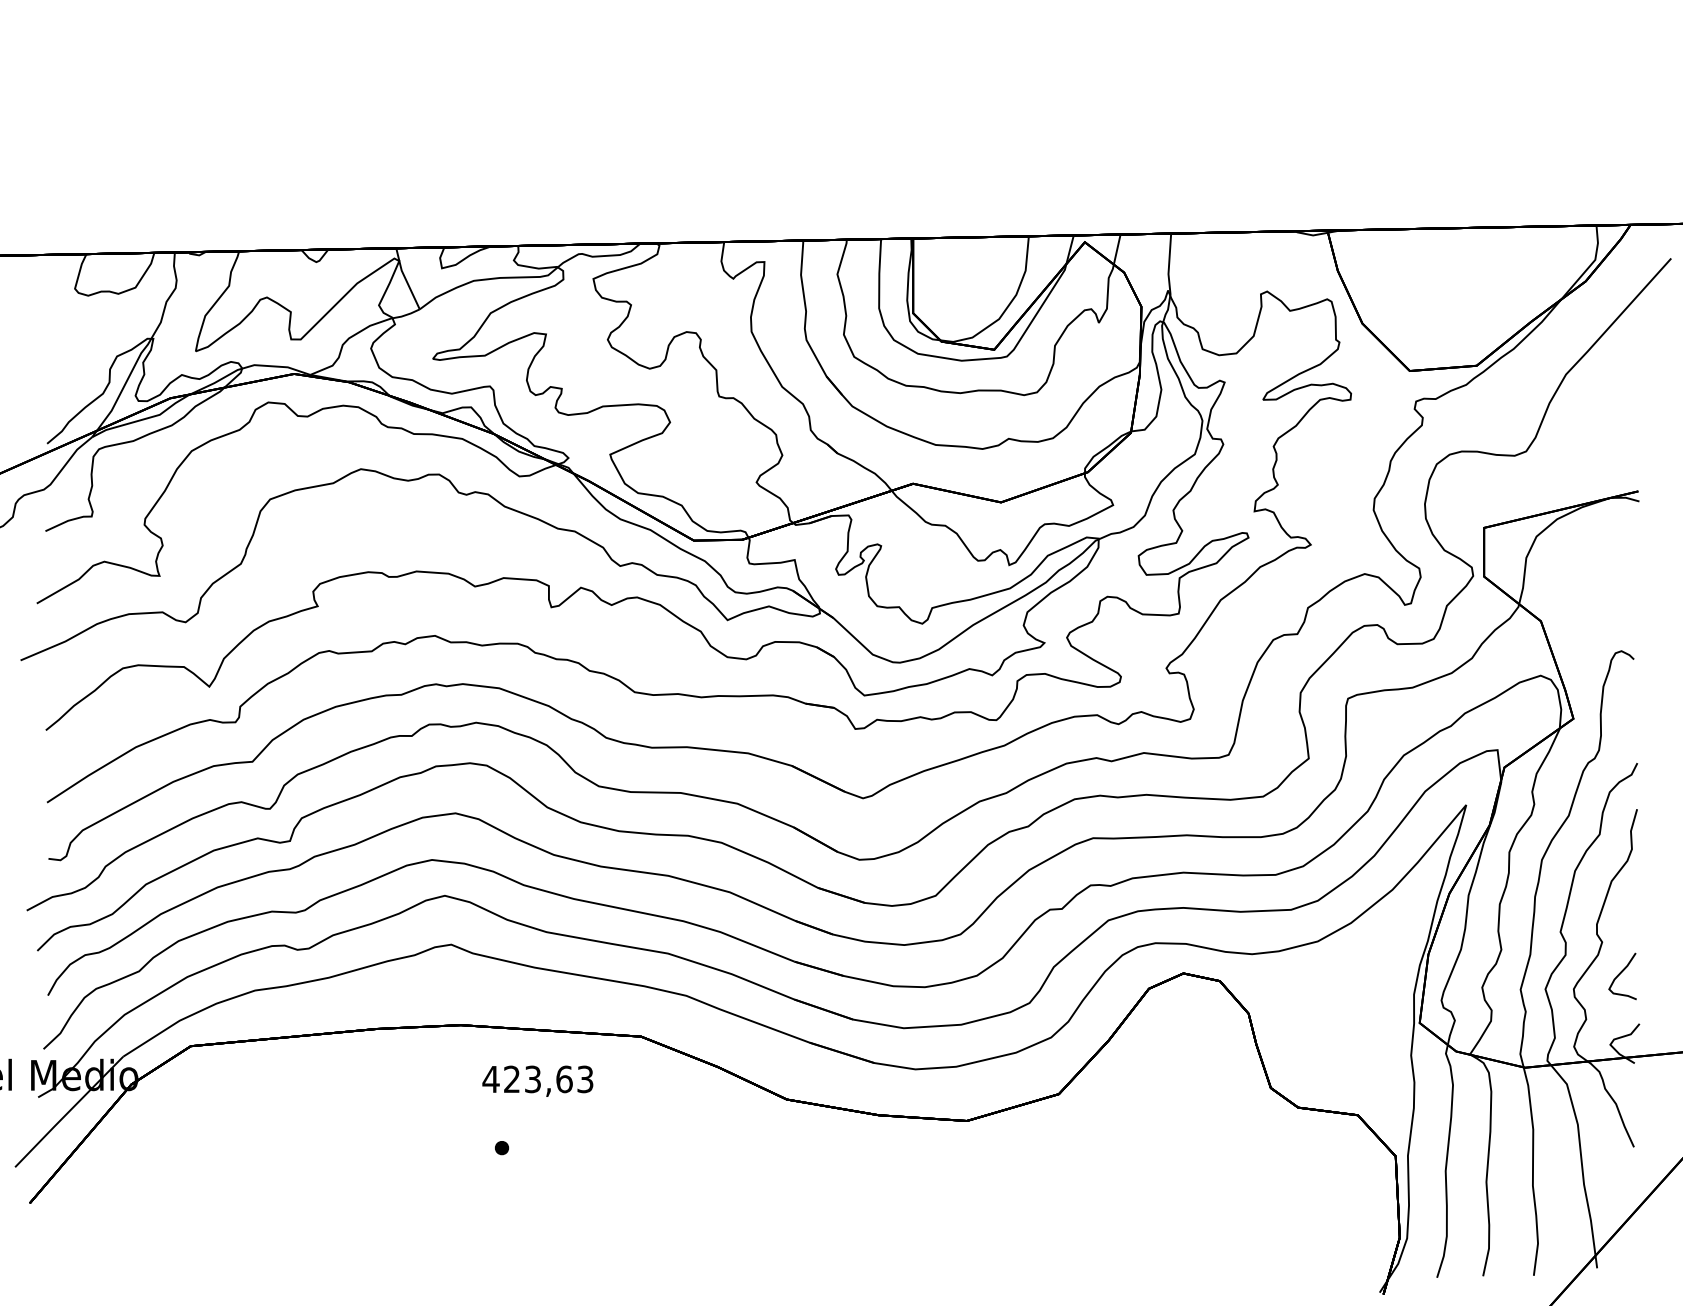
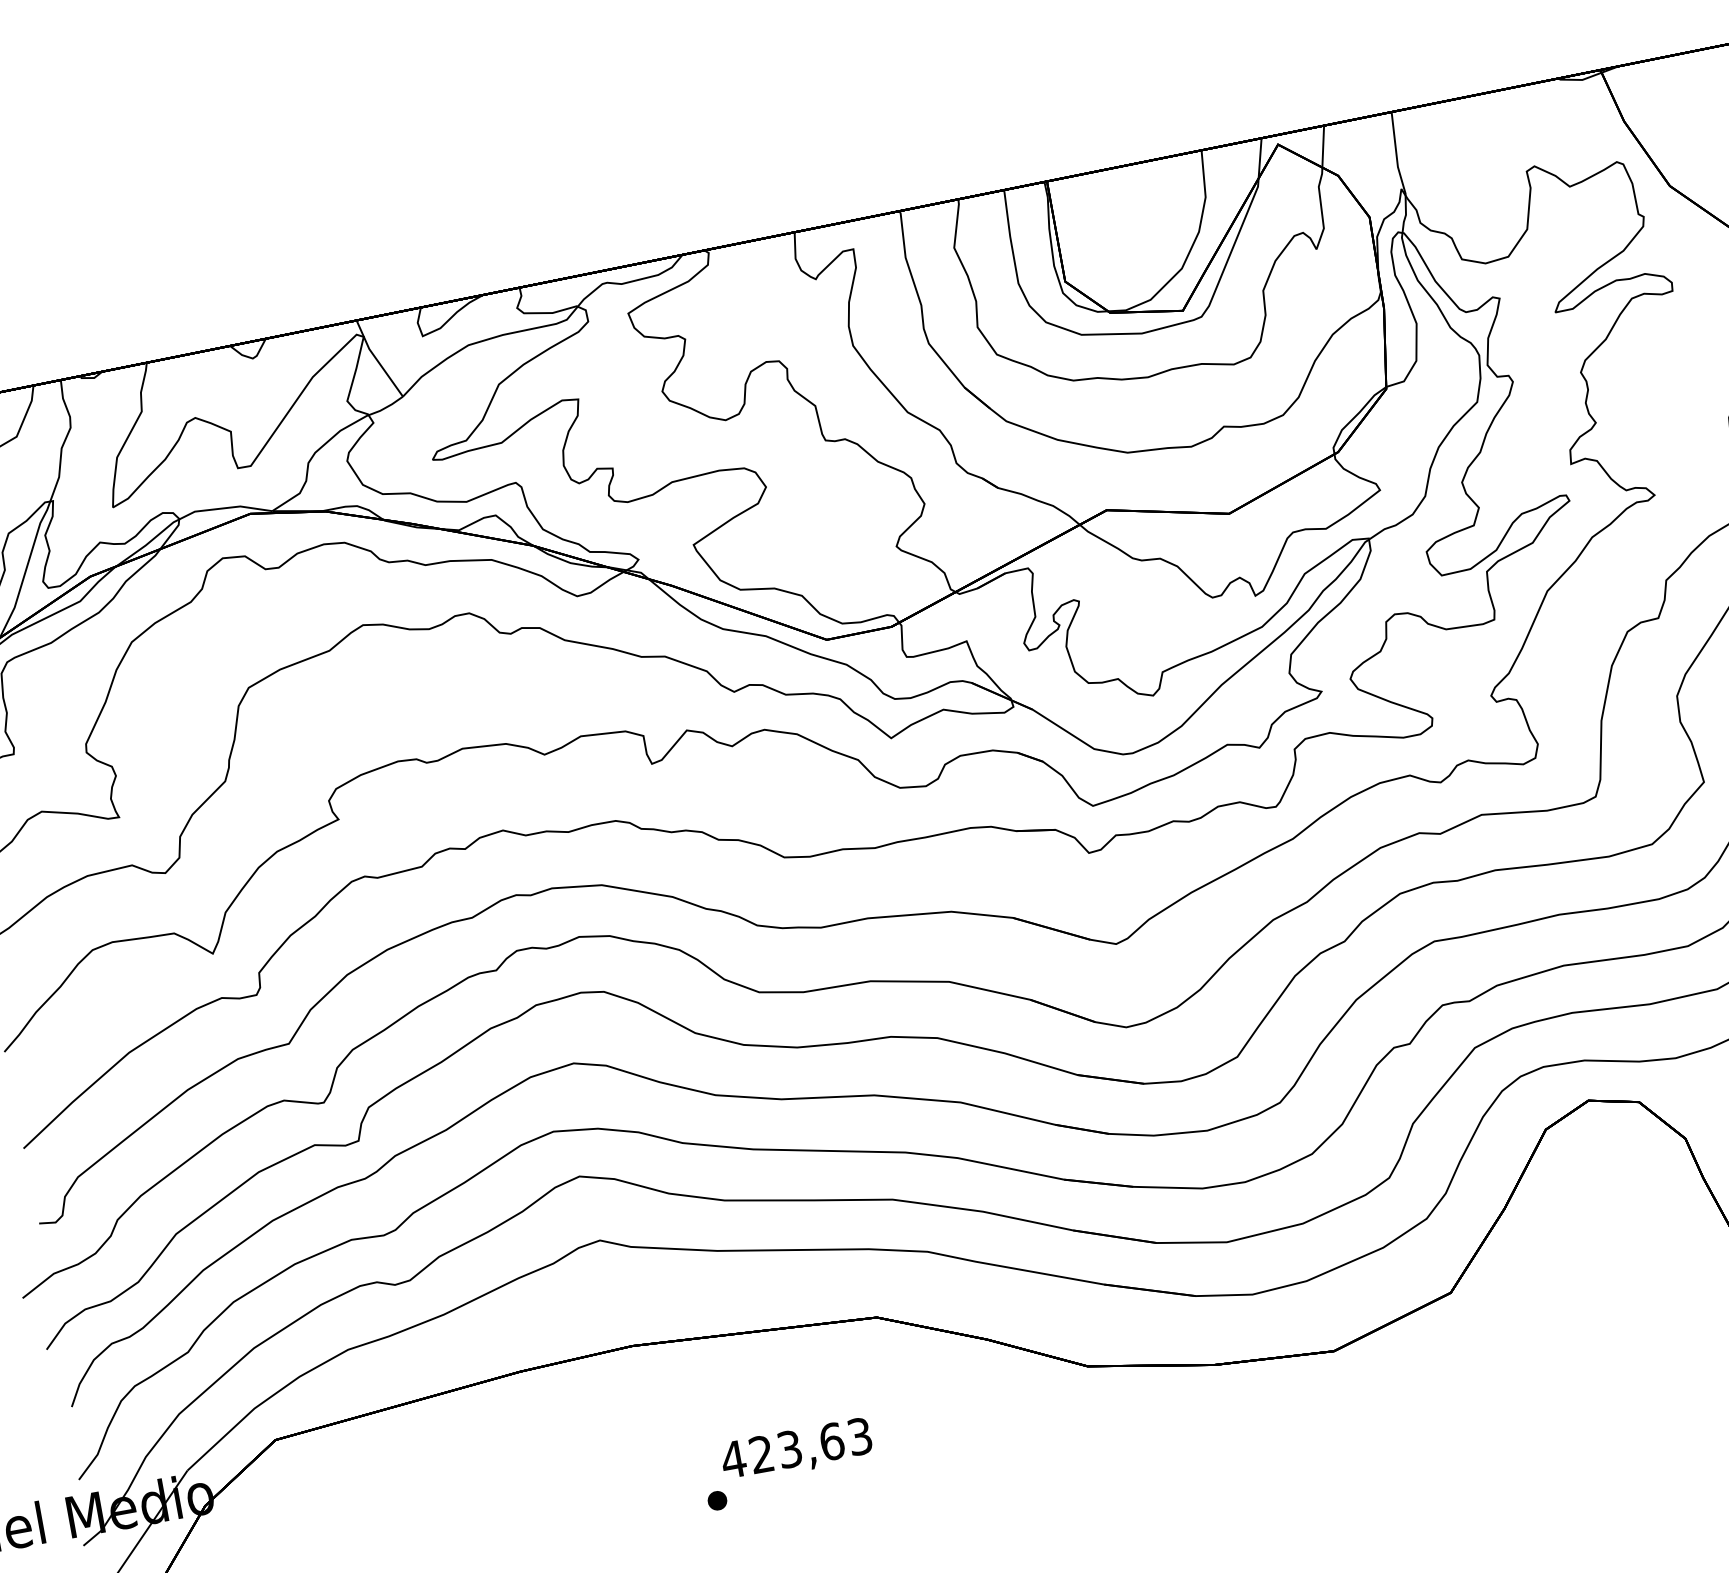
text: (537, 1080) -> (796, 1449), moved

